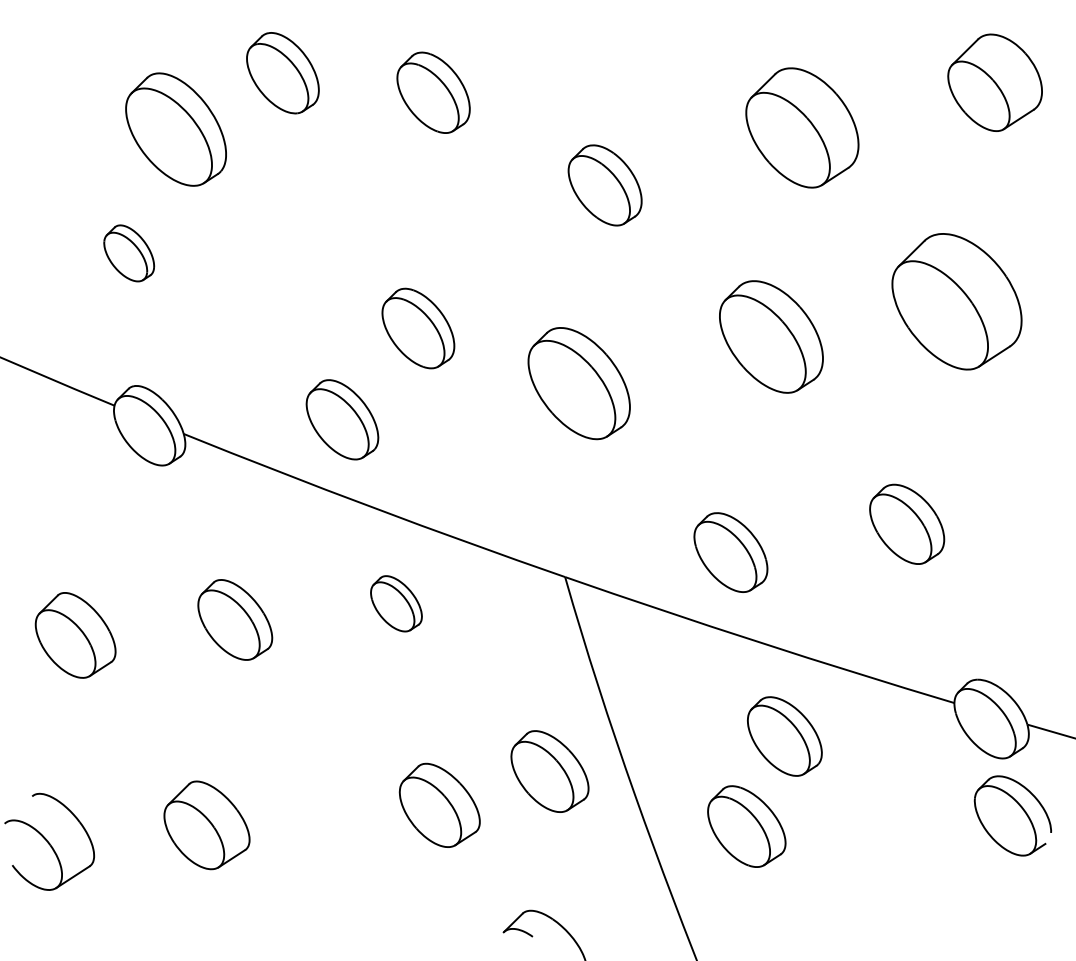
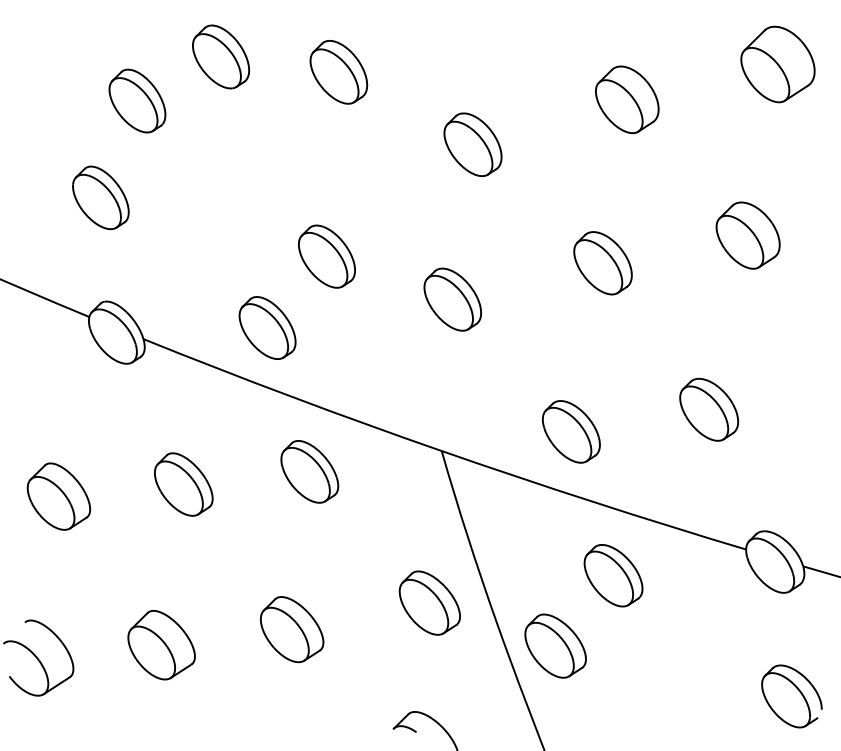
part: (802, 127) -> (627, 99), size x0.71
part: (175, 129) -> (137, 101), size x0.71
part: (128, 253) -> (100, 197), size x1.43
part: (956, 301) -> (747, 235), size x0.62
part: (771, 336) -> (603, 262), size x0.71
part: (579, 383) -> (452, 299), size x0.71
part: (396, 603) -> (309, 471), size x1.43
part: (439, 804) -> (291, 628), moved
part: (1012, 815) -> (791, 696), moved
part: (746, 826) -> (555, 646), moved

